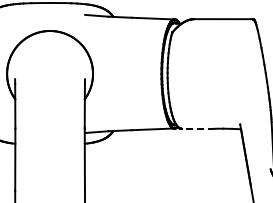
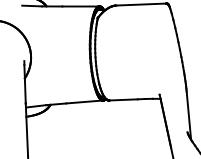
line: (197, 128) -> (122, 99), dashed -> solid

